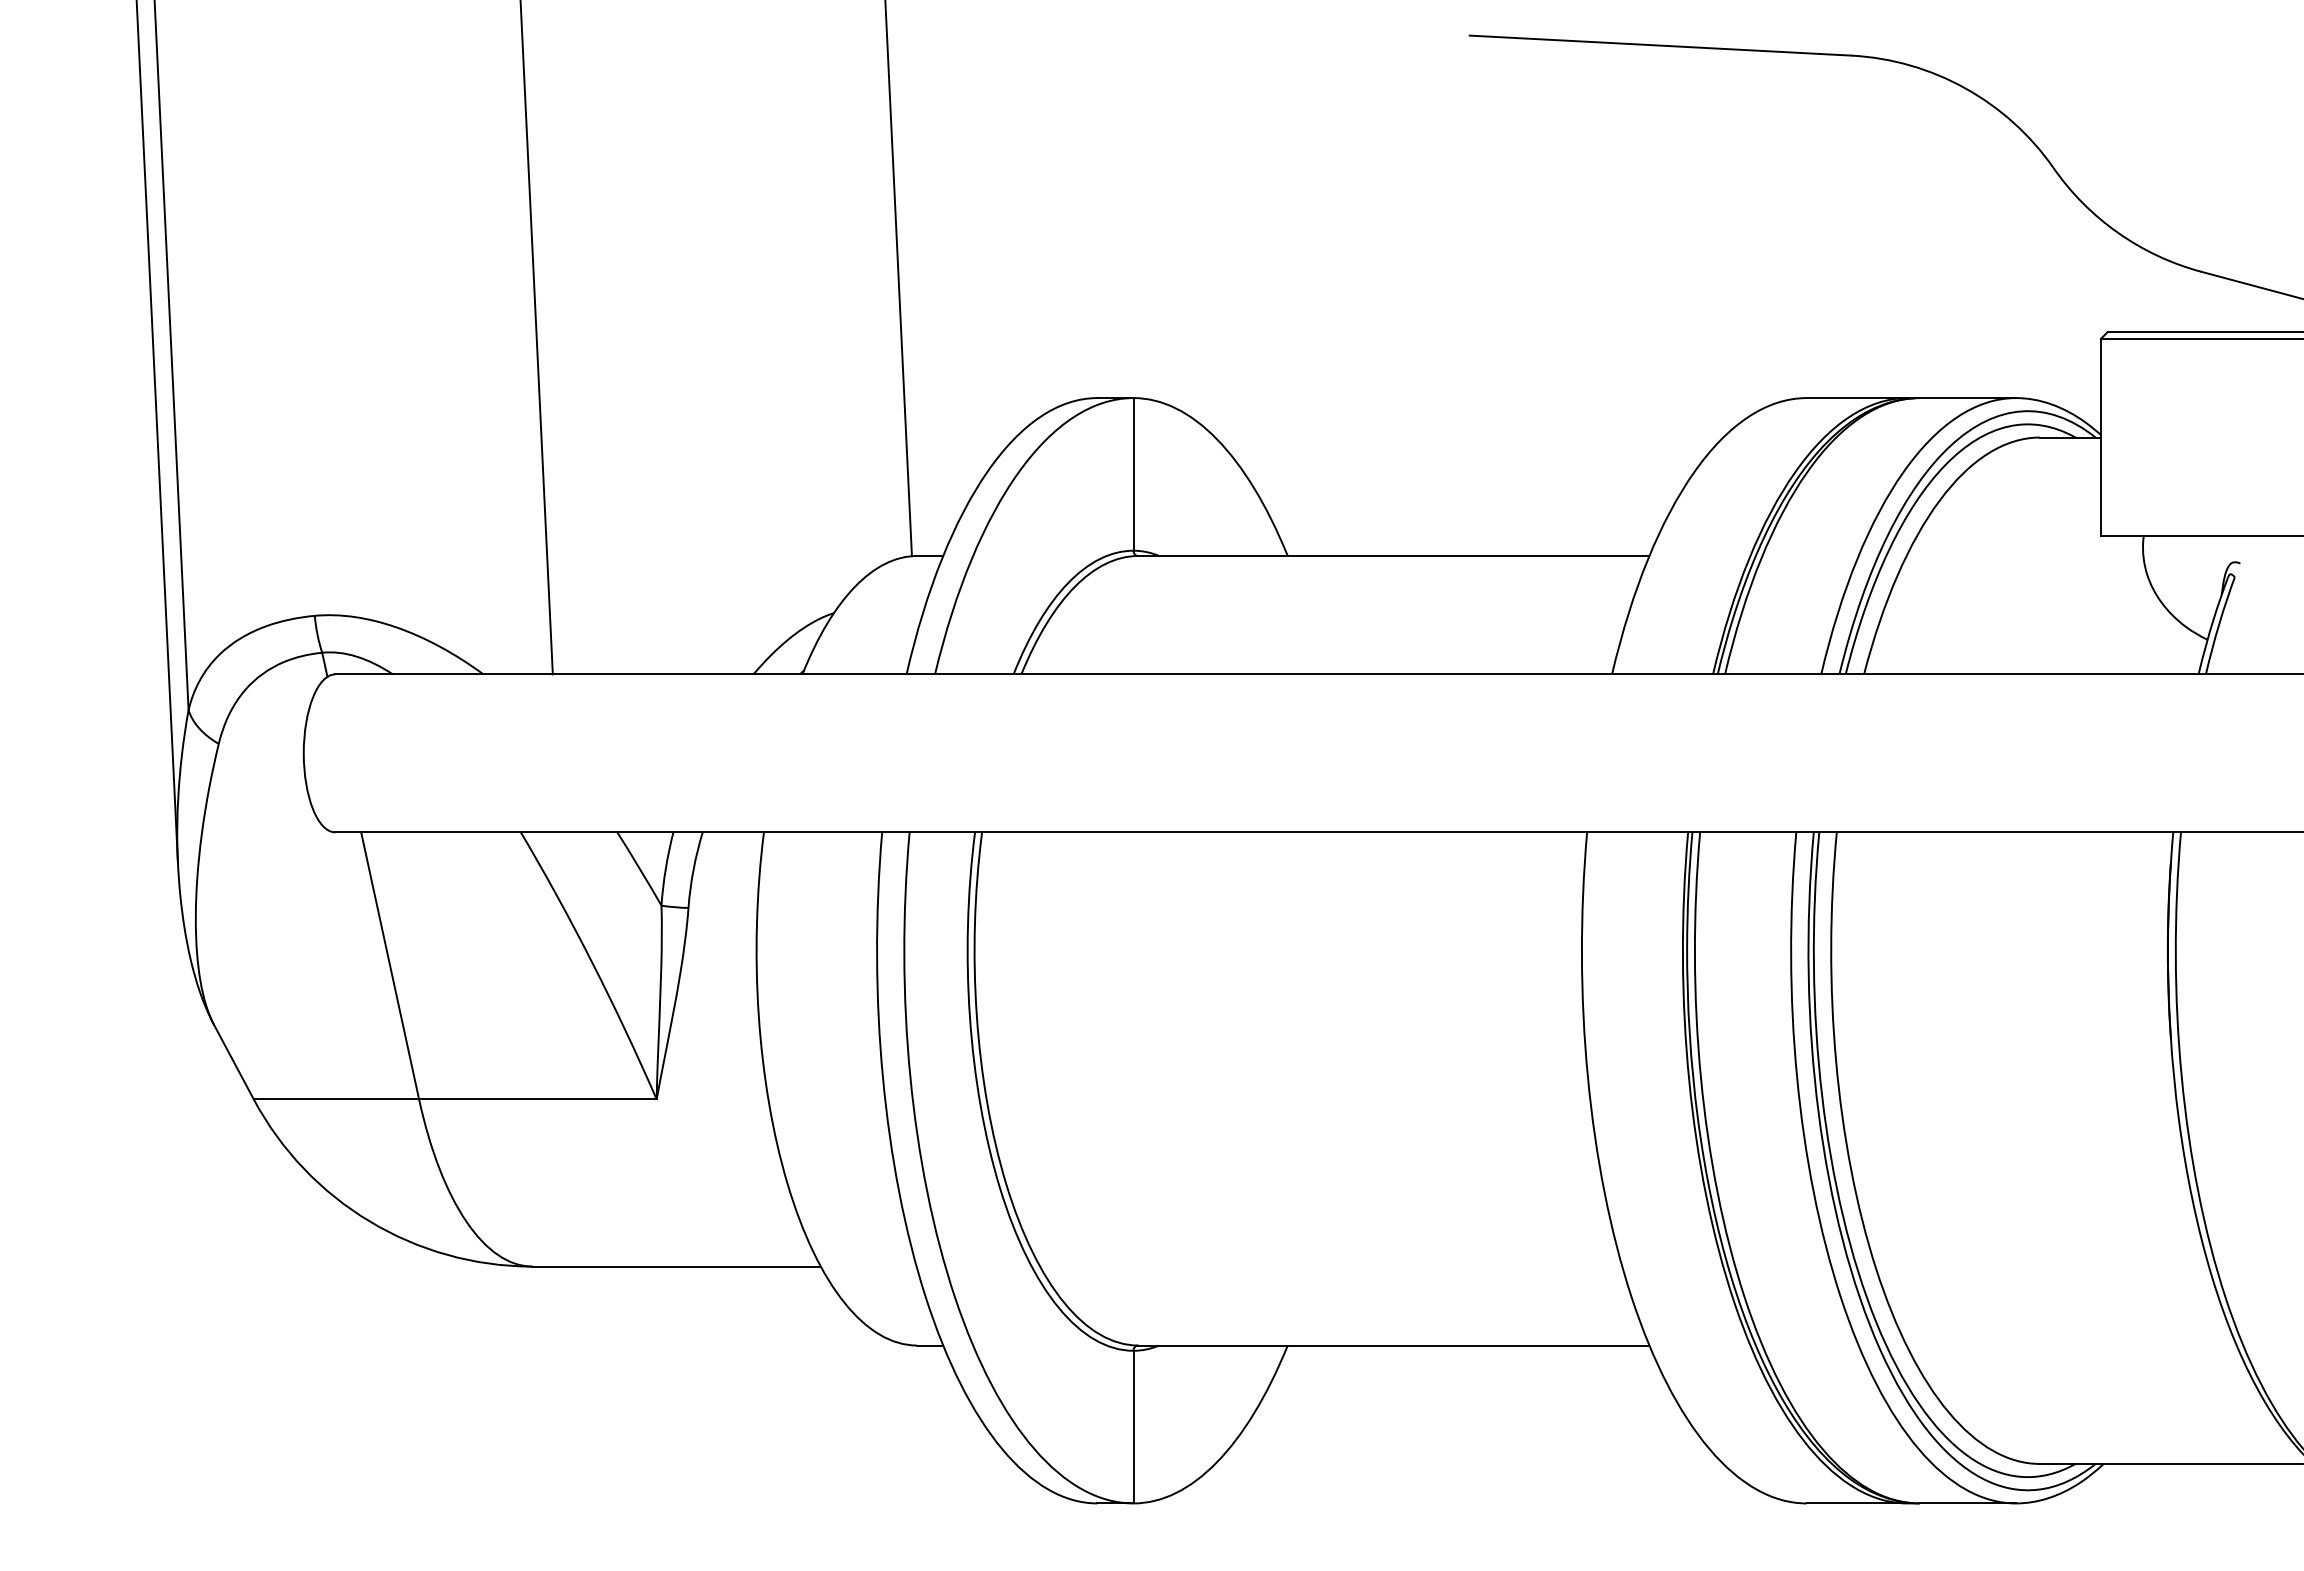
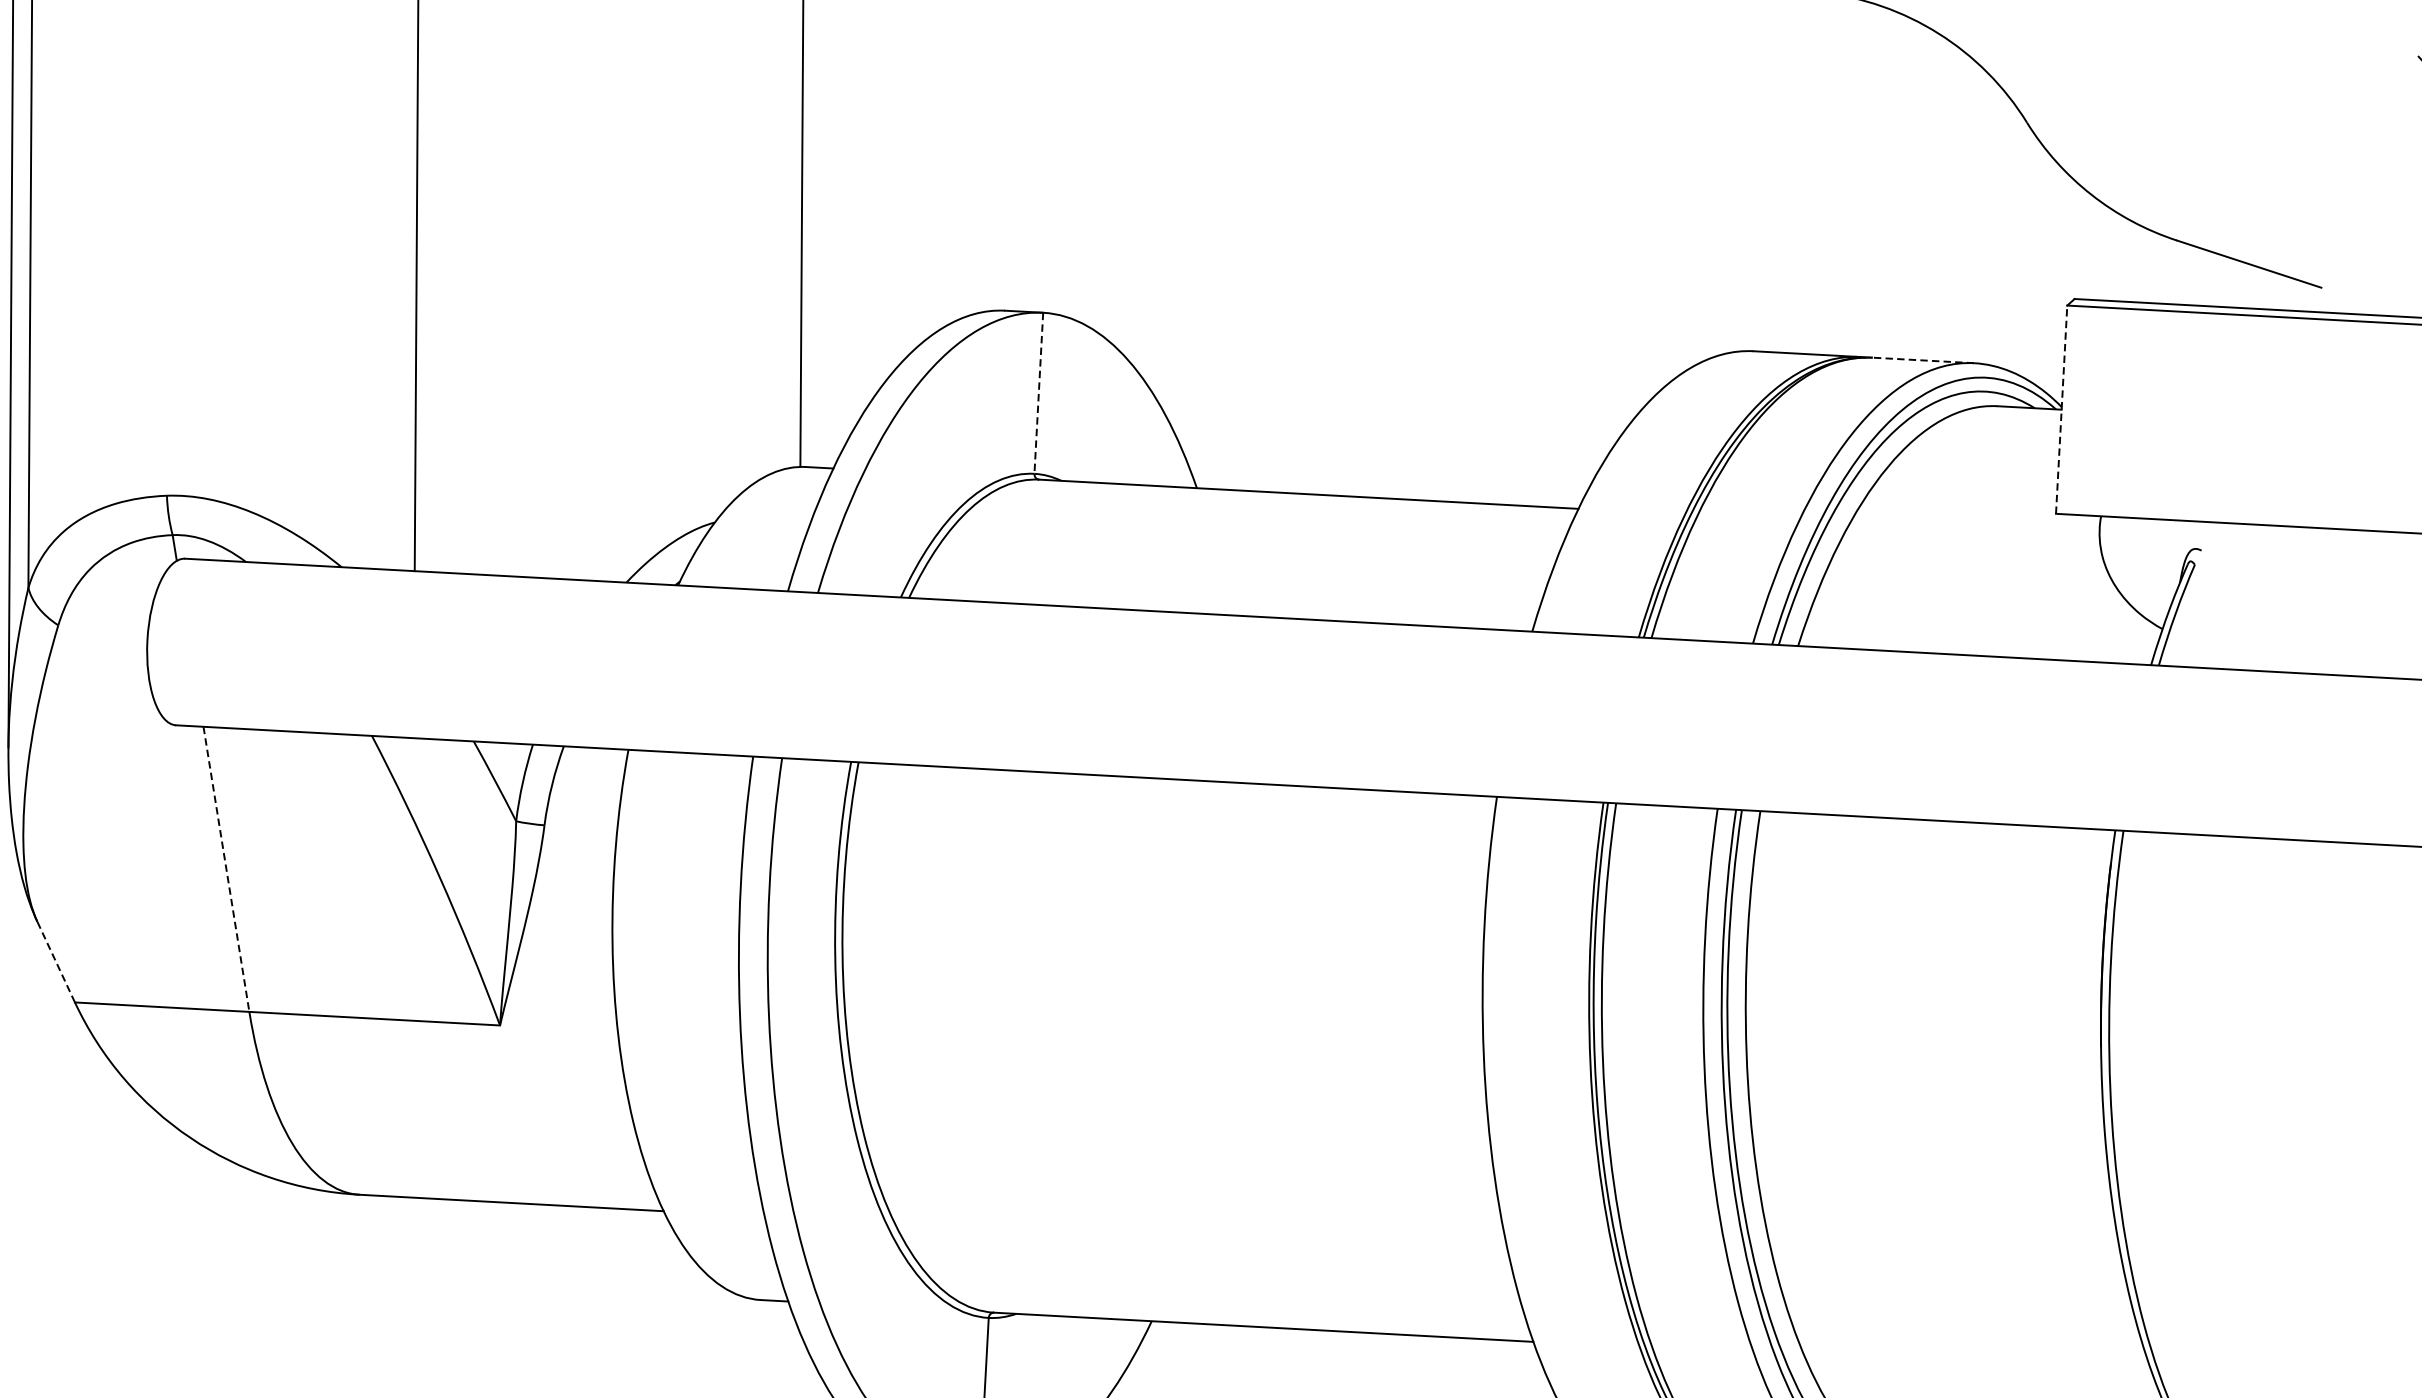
line: (1967, 398) -> (1923, 360), solid -> dashed
line: (2100, 437) -> (2061, 409), solid -> dashed
line: (1133, 474) -> (1038, 393), solid -> dashed
line: (390, 965) -> (226, 868), solid -> dashed
line: (233, 1061) -> (55, 961), solid -> dashed

